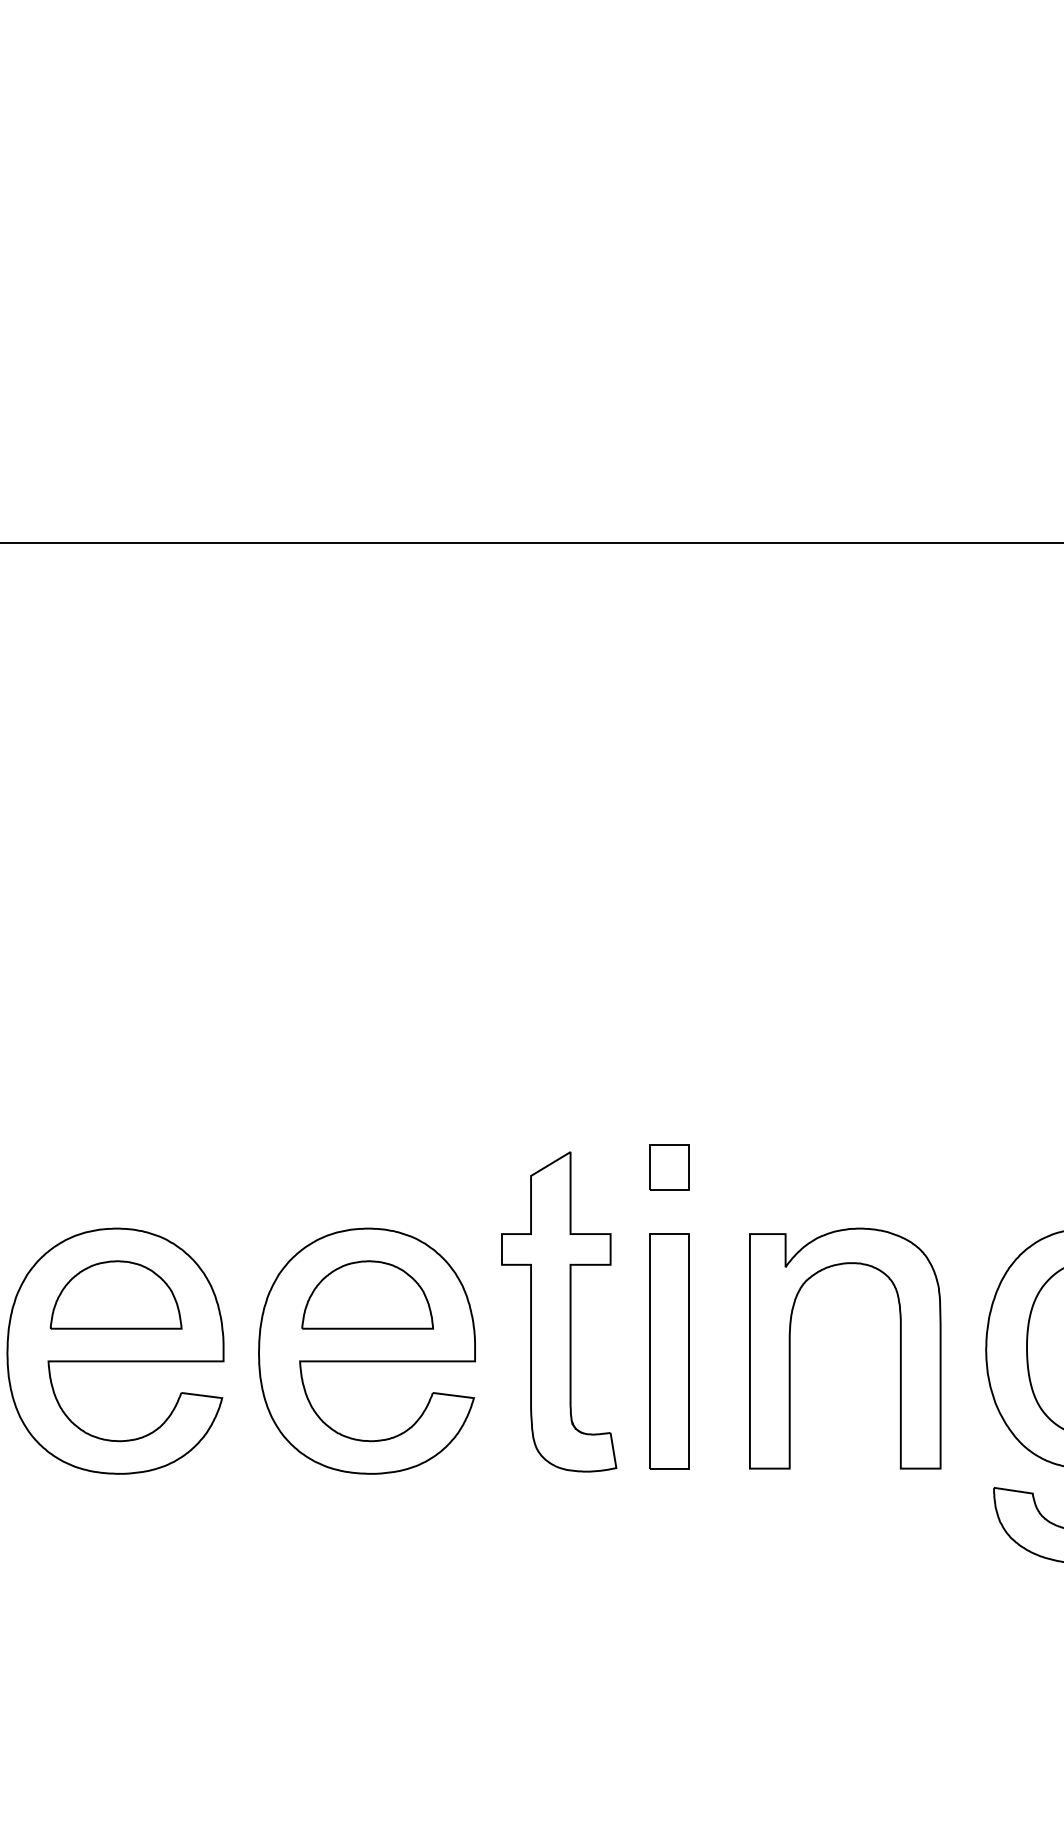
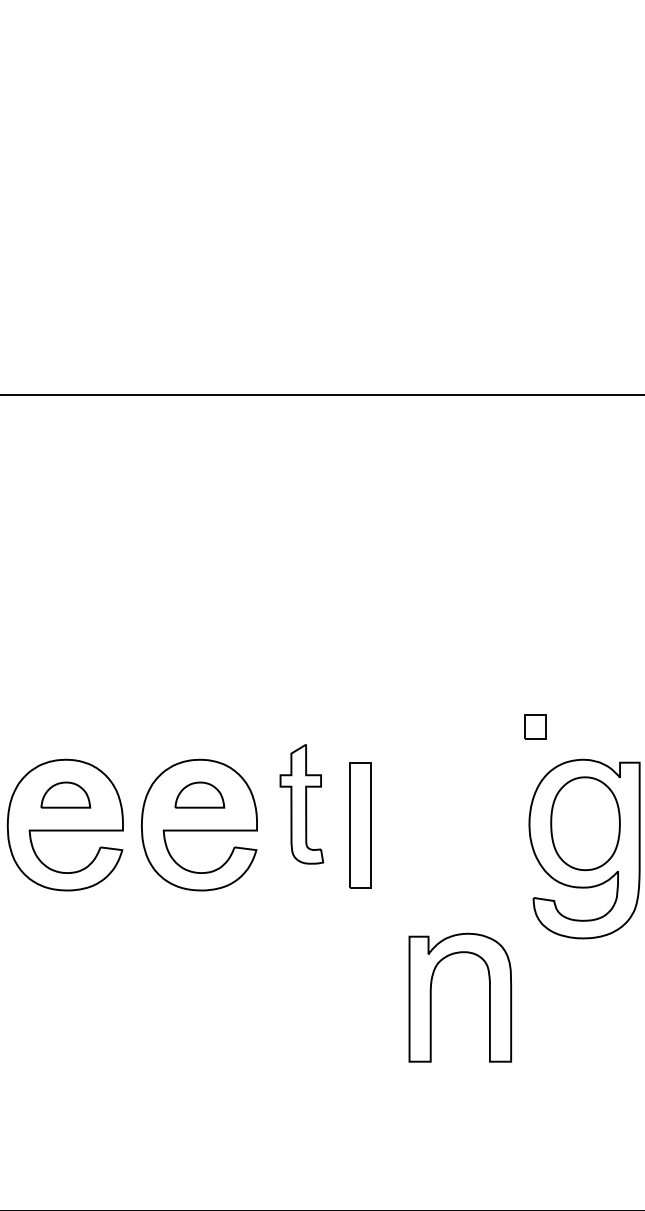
part: (669, 1166) -> (535, 726), moved
part: (115, 1293) -> (65, 794), size x0.7
part: (367, 1293) -> (199, 794), size x0.7
part: (558, 1312) -> (301, 804), size x0.7
part: (791, 1348) -> (431, 997), moved

